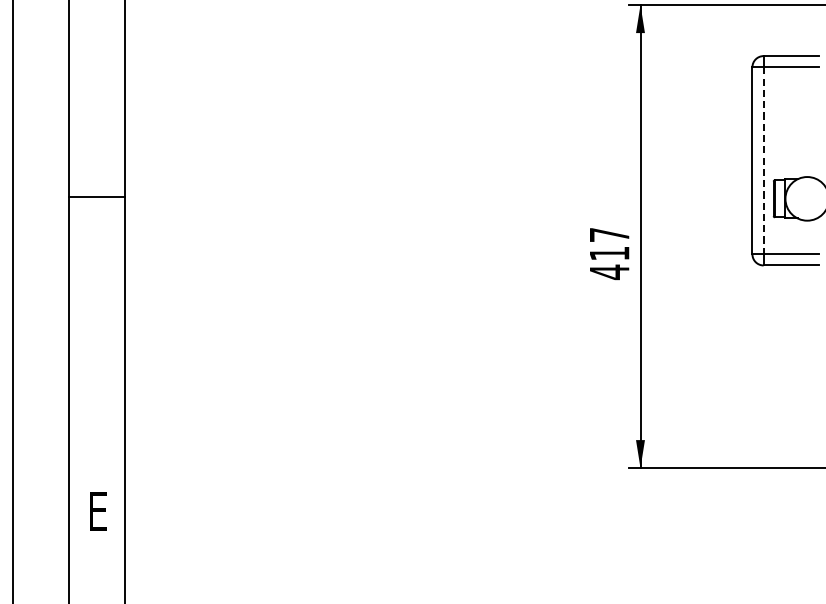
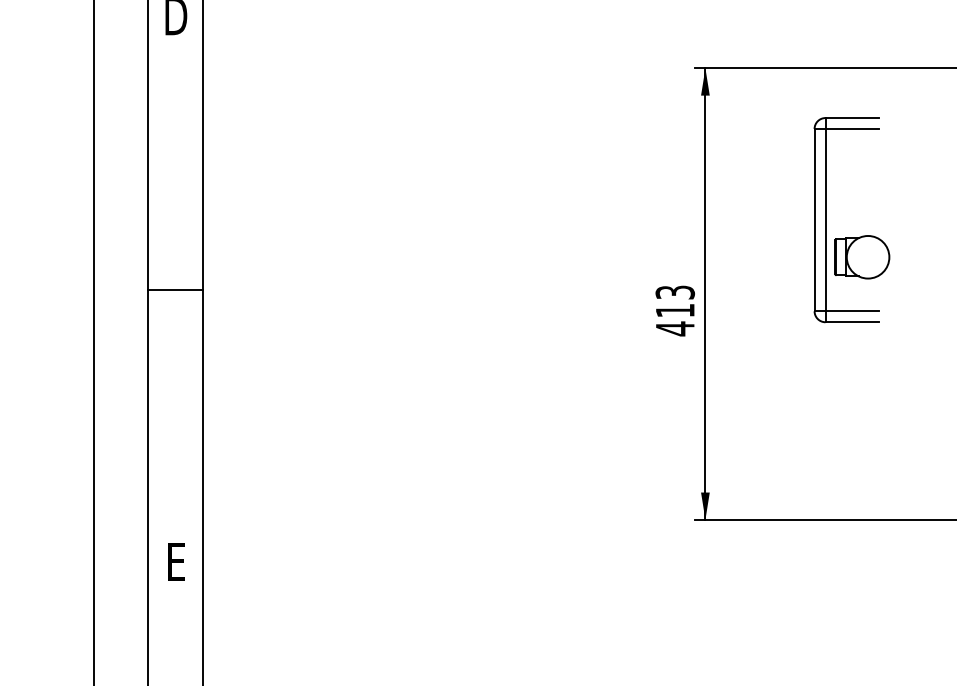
line: (763, 161) -> (825, 220), dashed -> solid
line: (97, 197) -> (175, 289), moved
text: (609, 234) -> (675, 292), 417 -> 413

